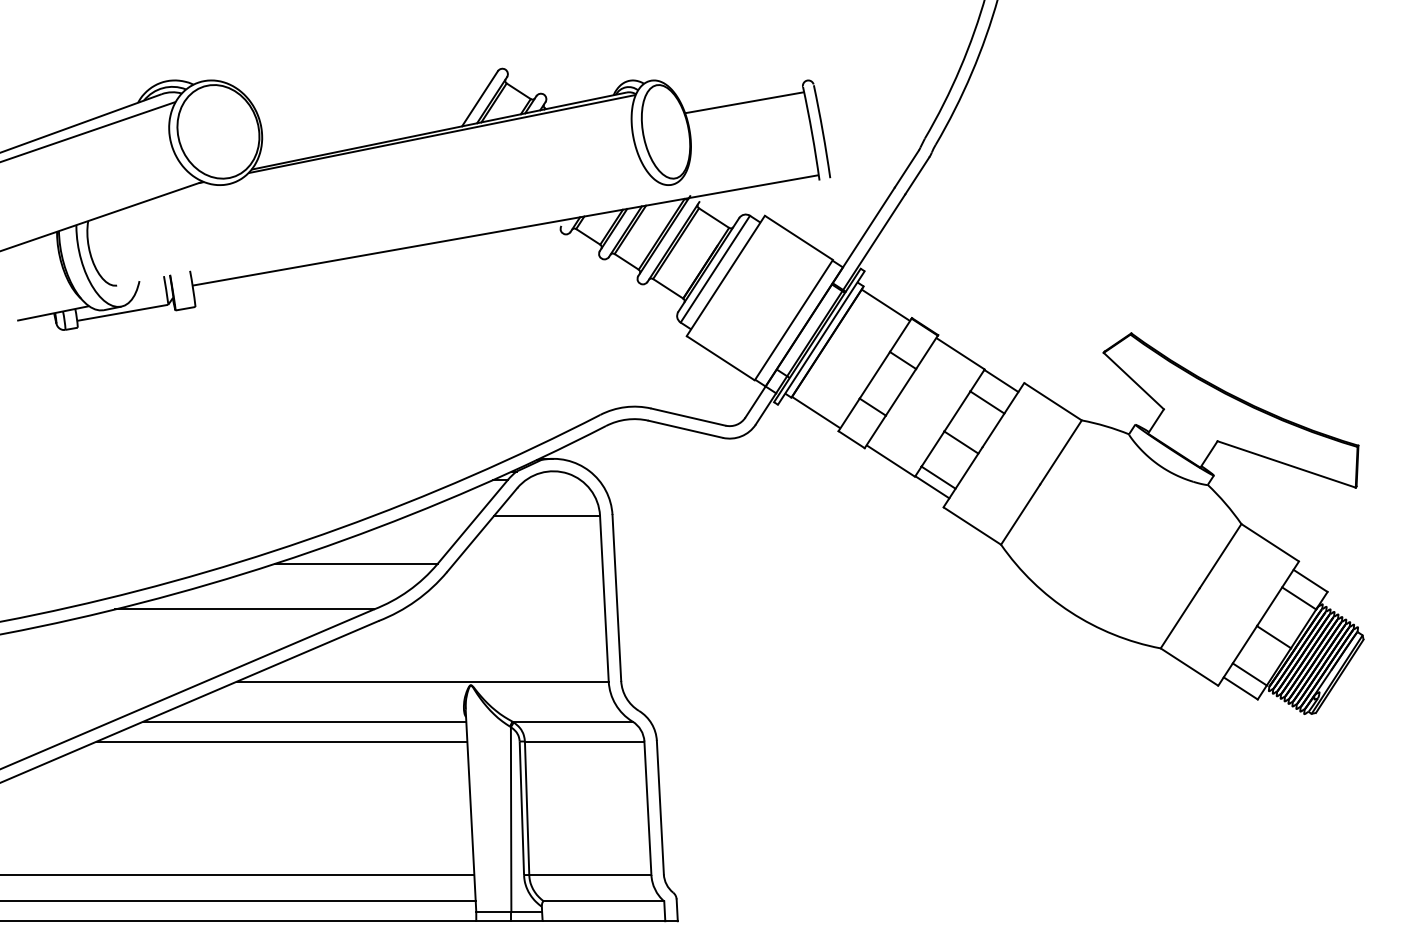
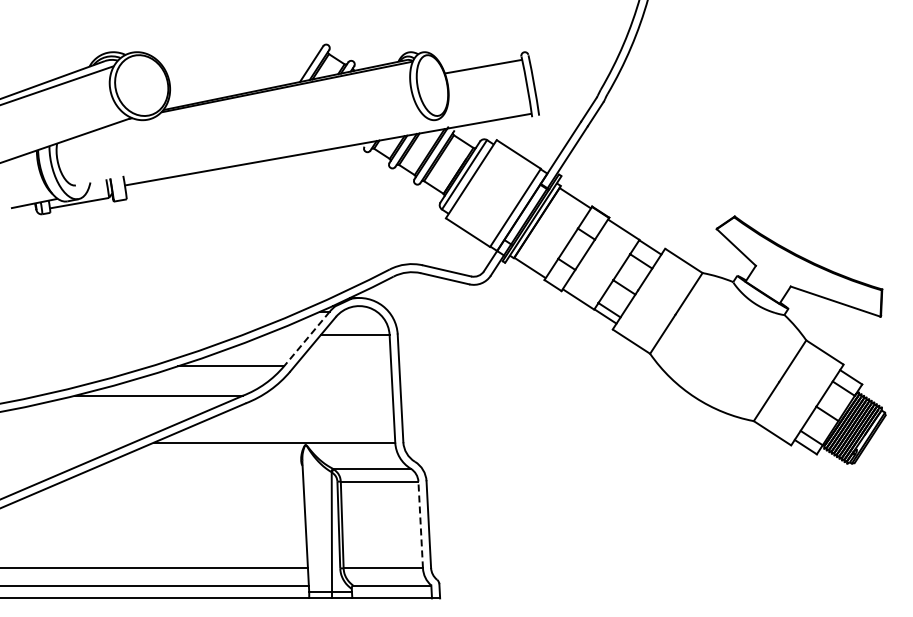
line: (472, 522) -> (306, 339), solid -> dashed
line: (304, 721) -> (197, 468), removed
line: (281, 741) -> (182, 481), removed
line: (647, 807) -> (420, 524), solid -> dashed

